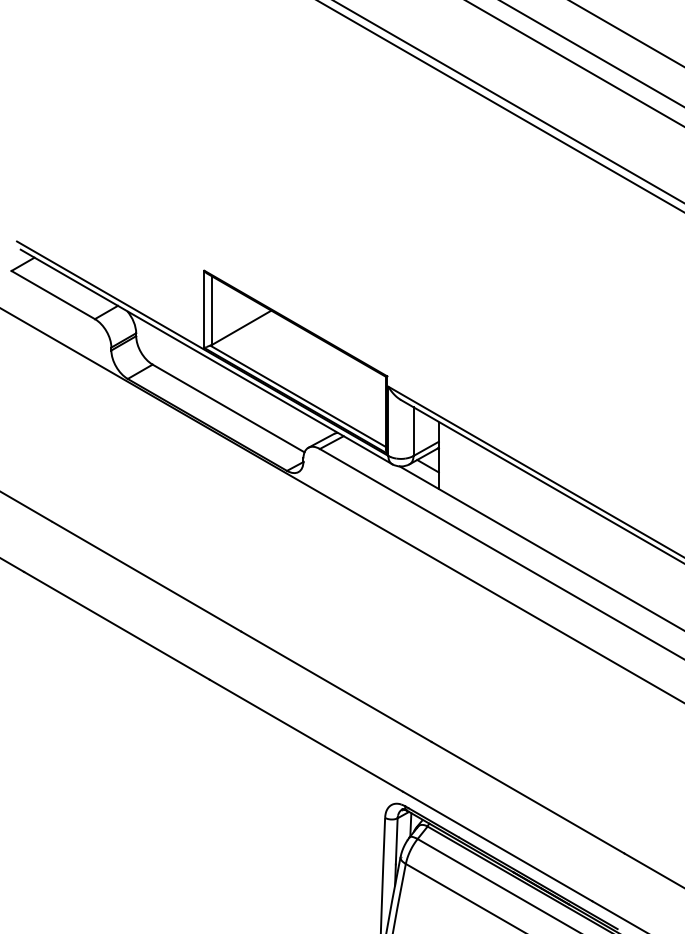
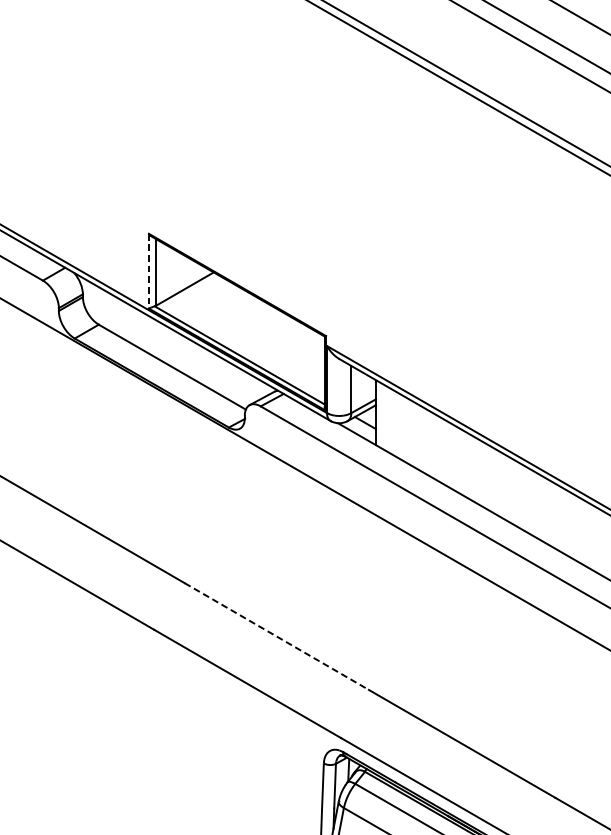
line: (204, 309) -> (149, 271), solid -> dashed
line: (336, 686) -> (276, 636), solid -> dashed

